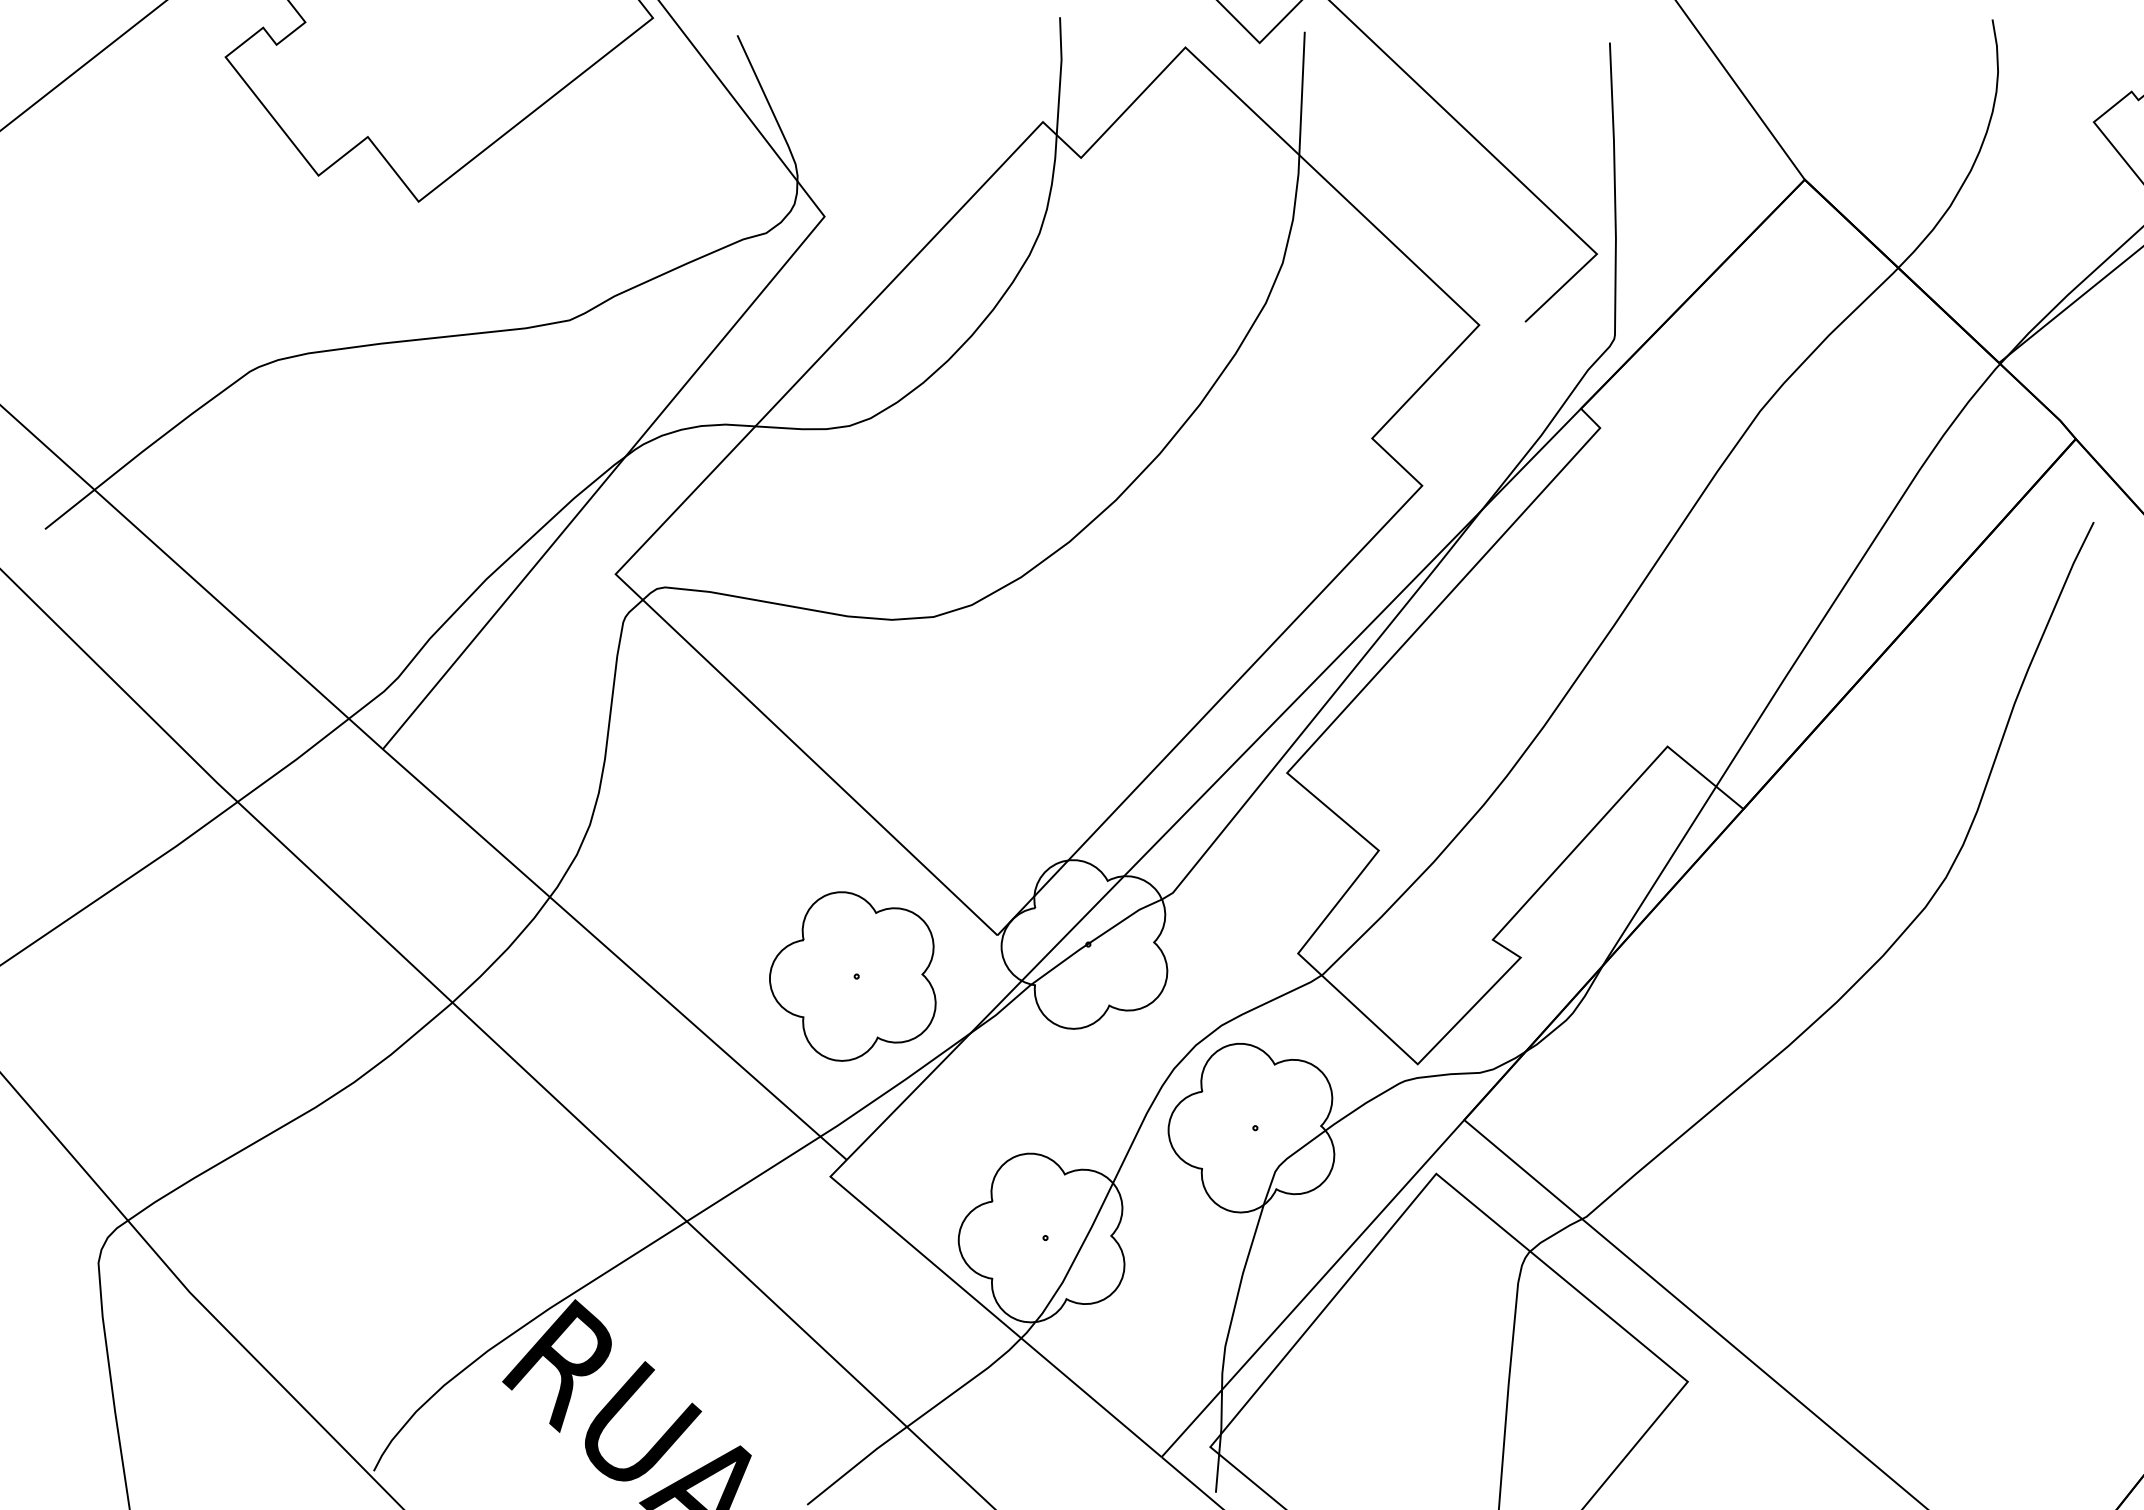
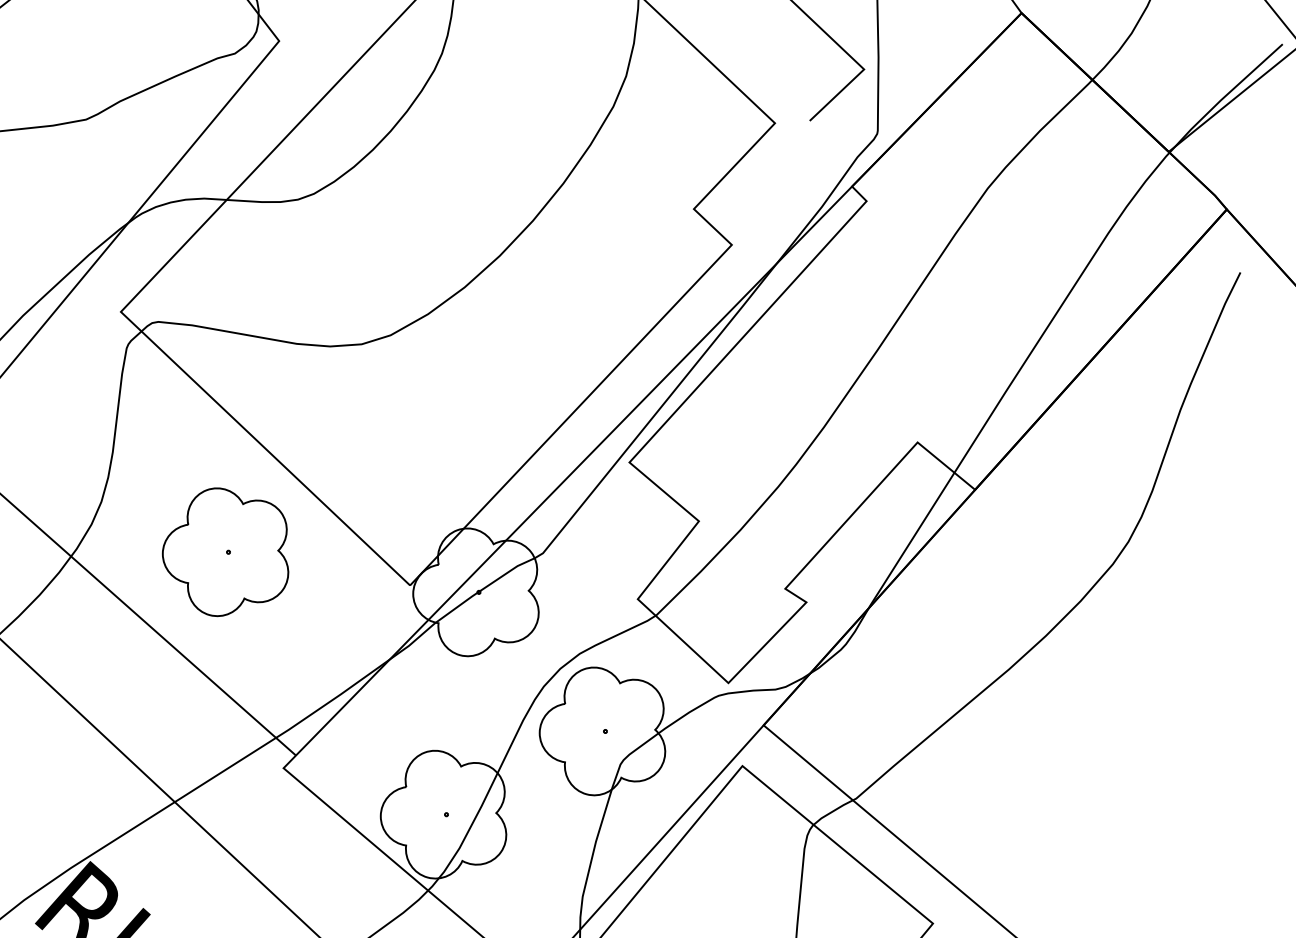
part: (852, 976) -> (225, 552), moved

